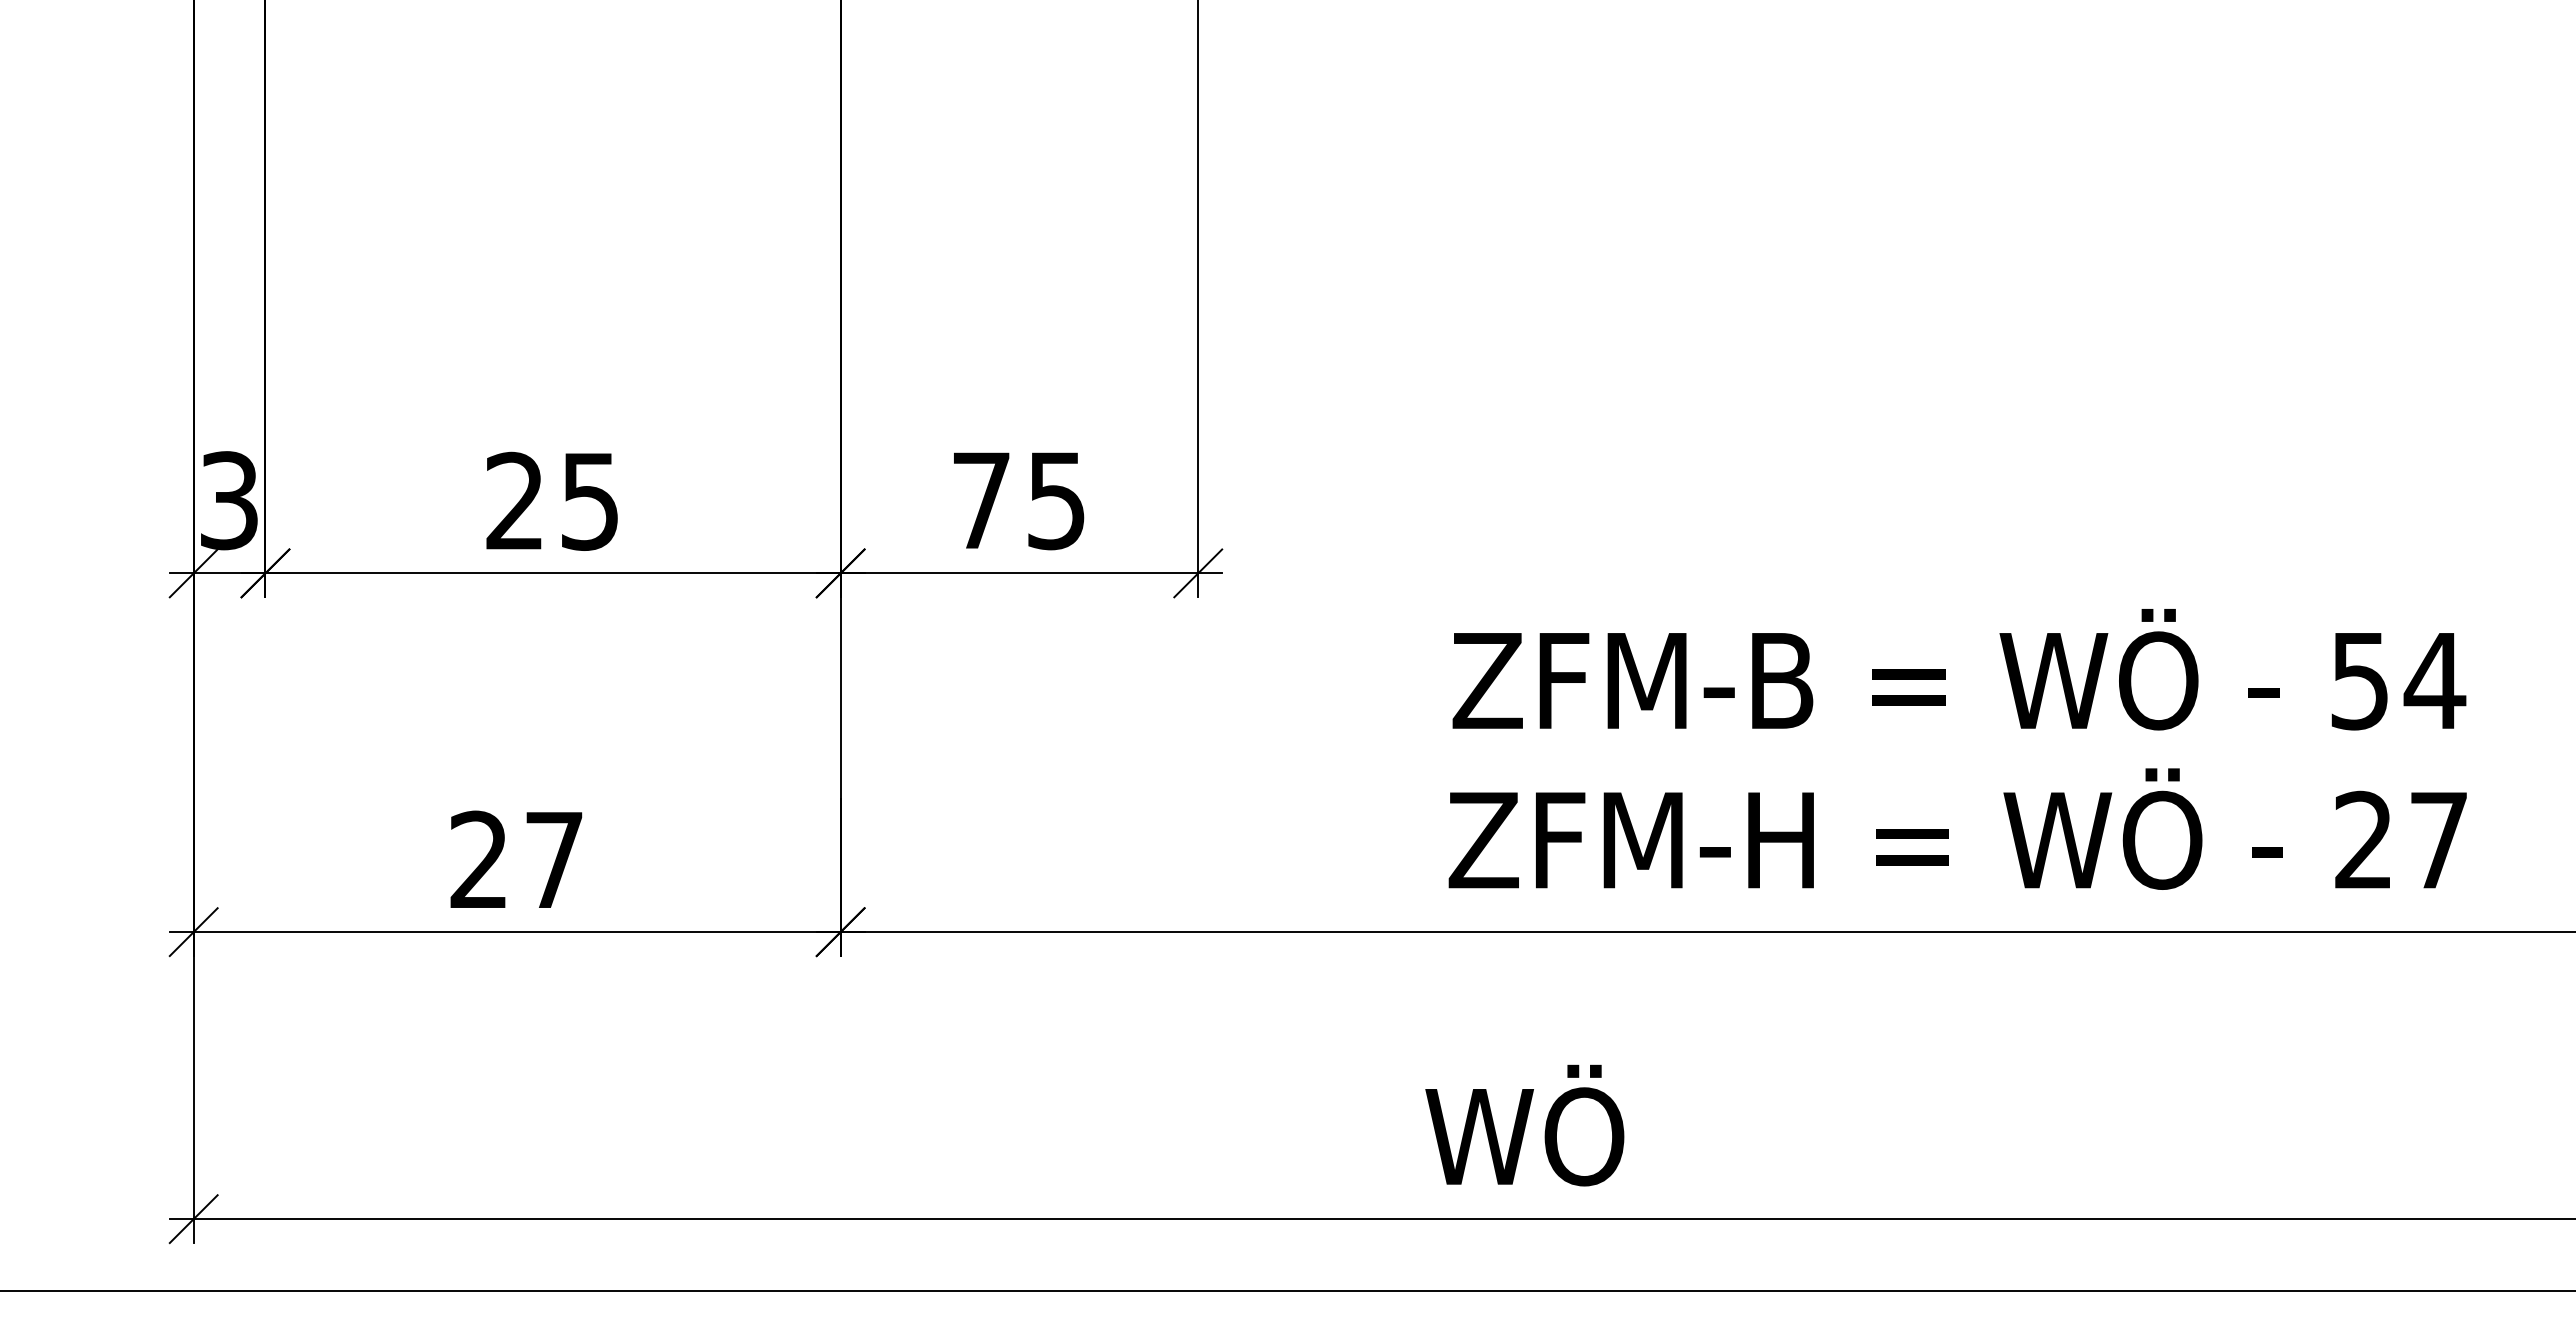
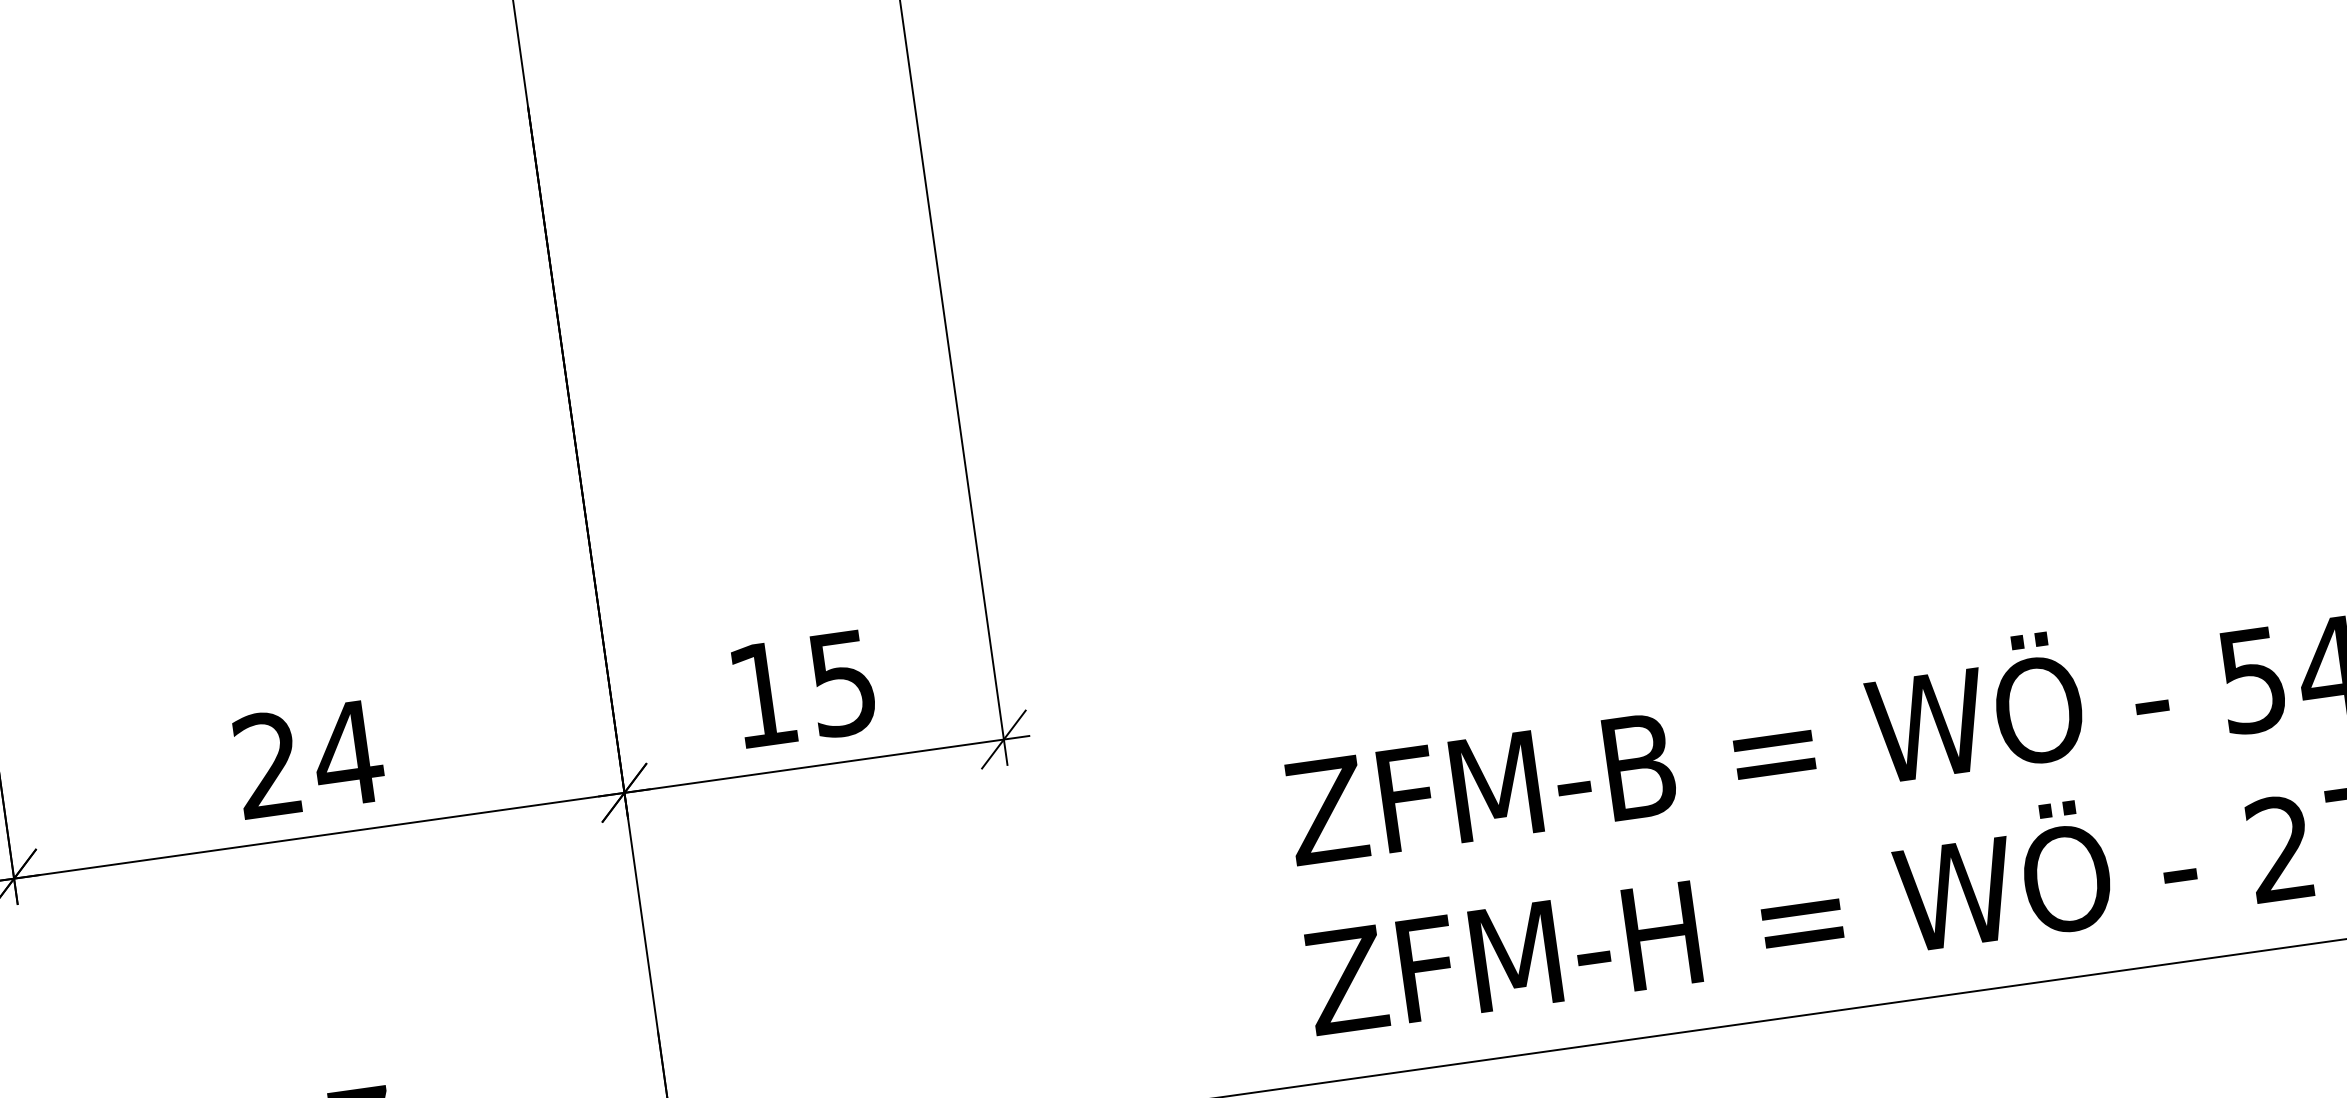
text: (981, 500) -> (763, 694), 75 -> 15
text: (589, 501) -> (347, 754), 25 -> 24

